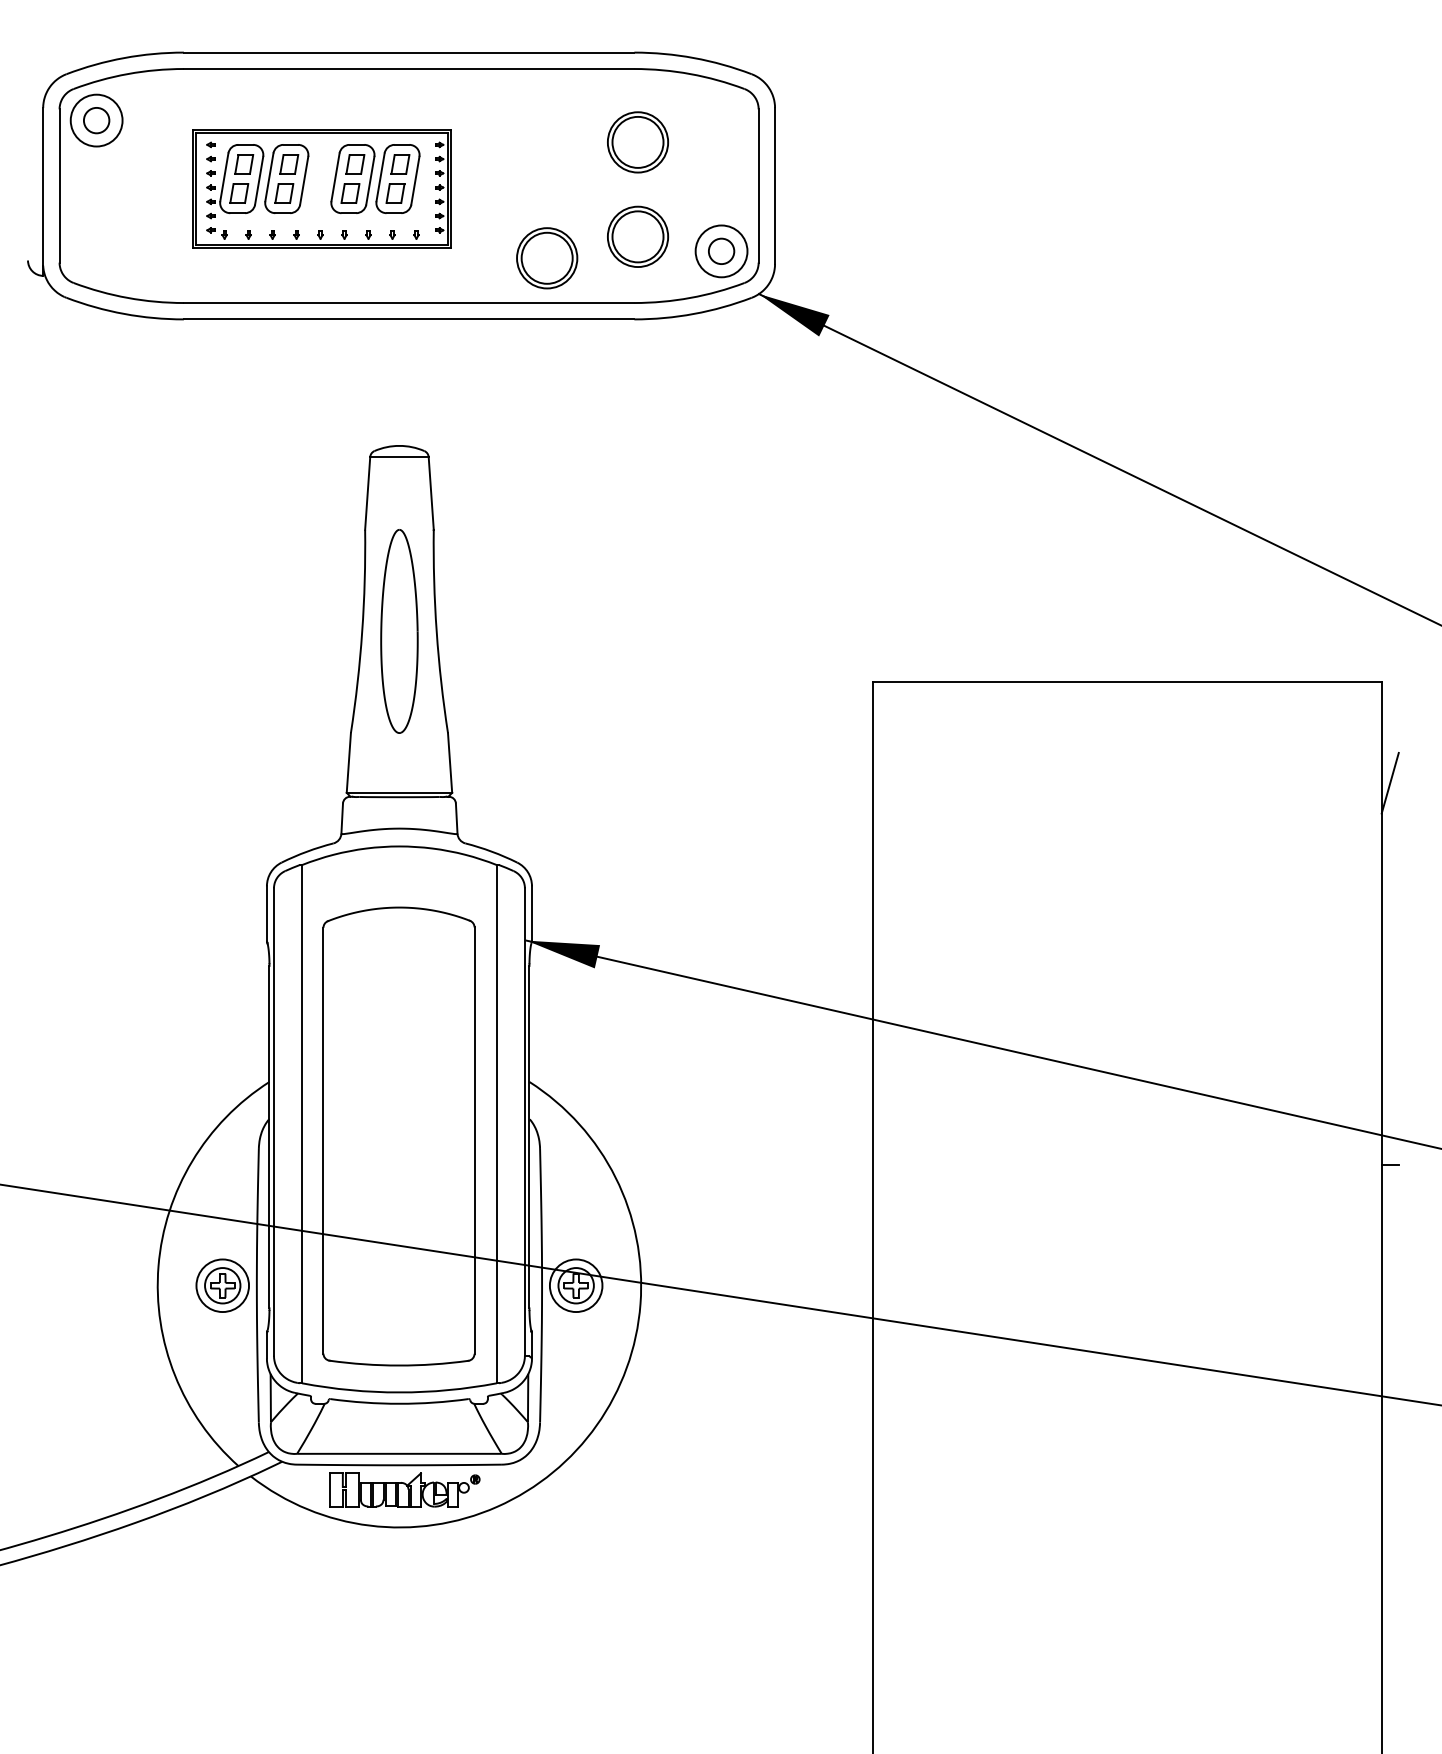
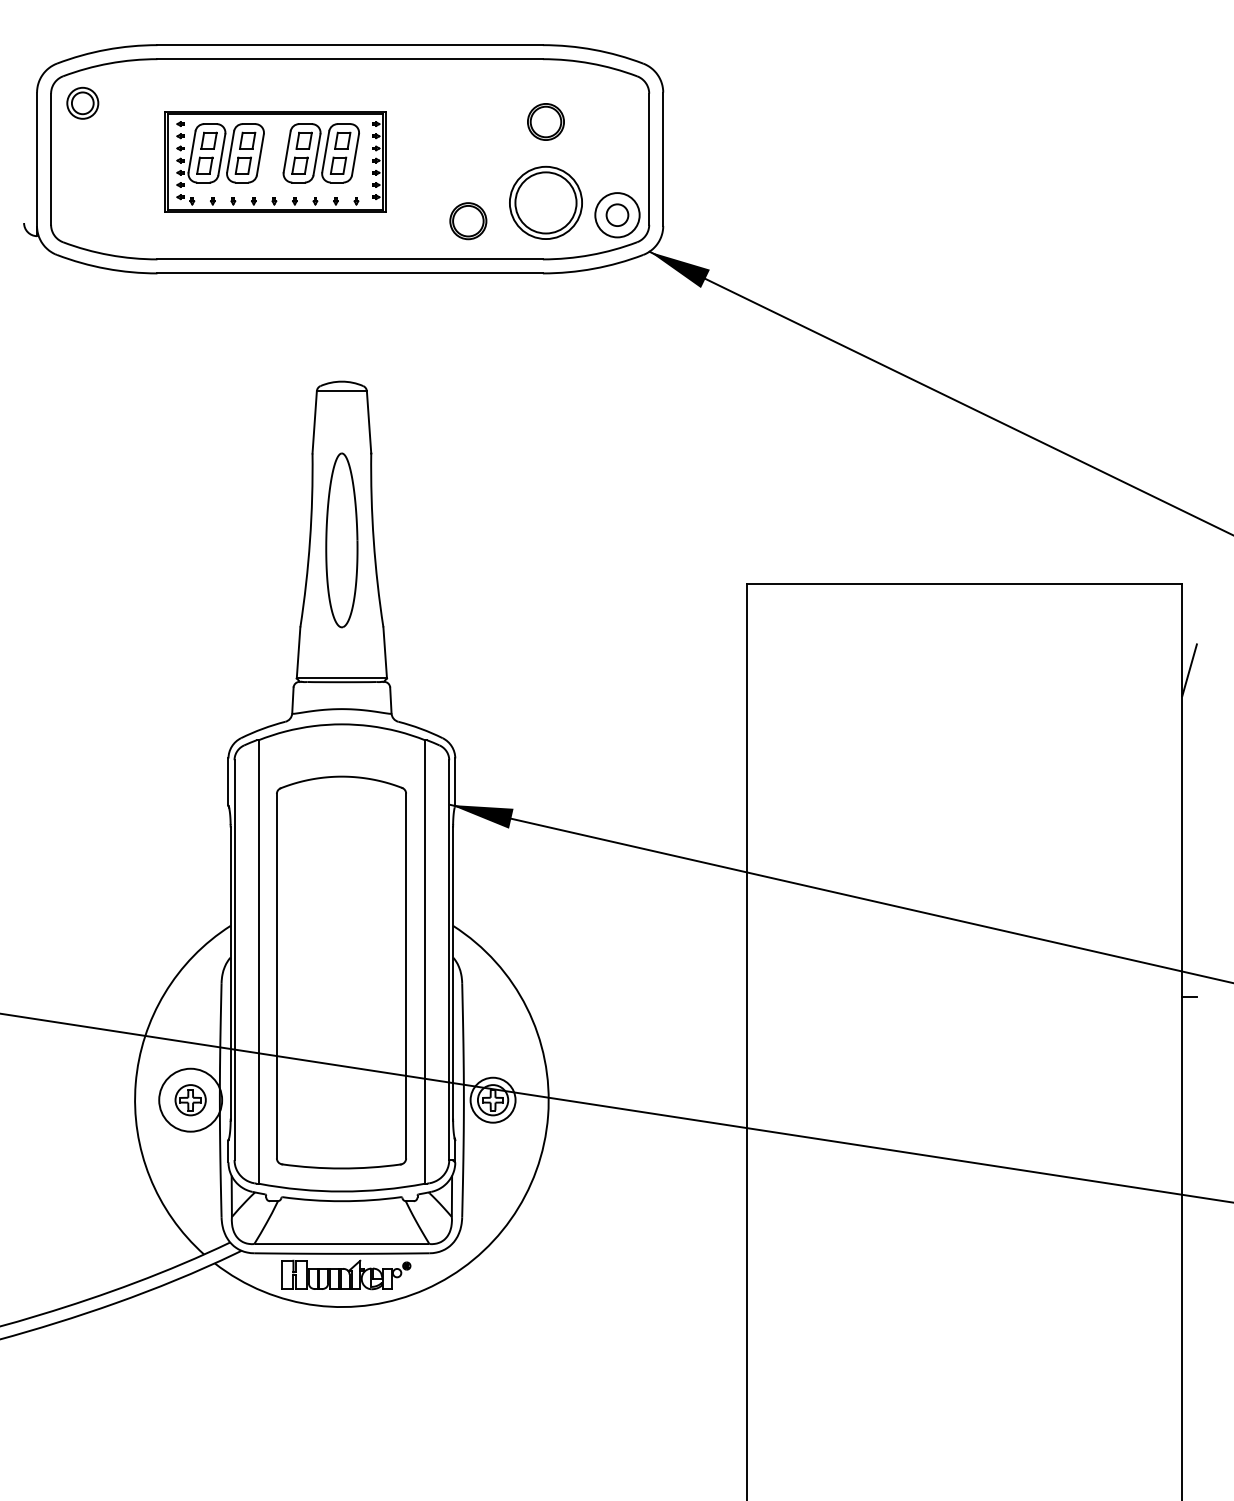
circle: (96, 120) -> (82, 103), size x0.7
part: (637, 142) -> (545, 122), size x0.7
part: (637, 236) -> (545, 202), size x1.4
part: (547, 258) -> (468, 221), size x0.7
circle: (222, 1285) -> (190, 1100), size x1.4

